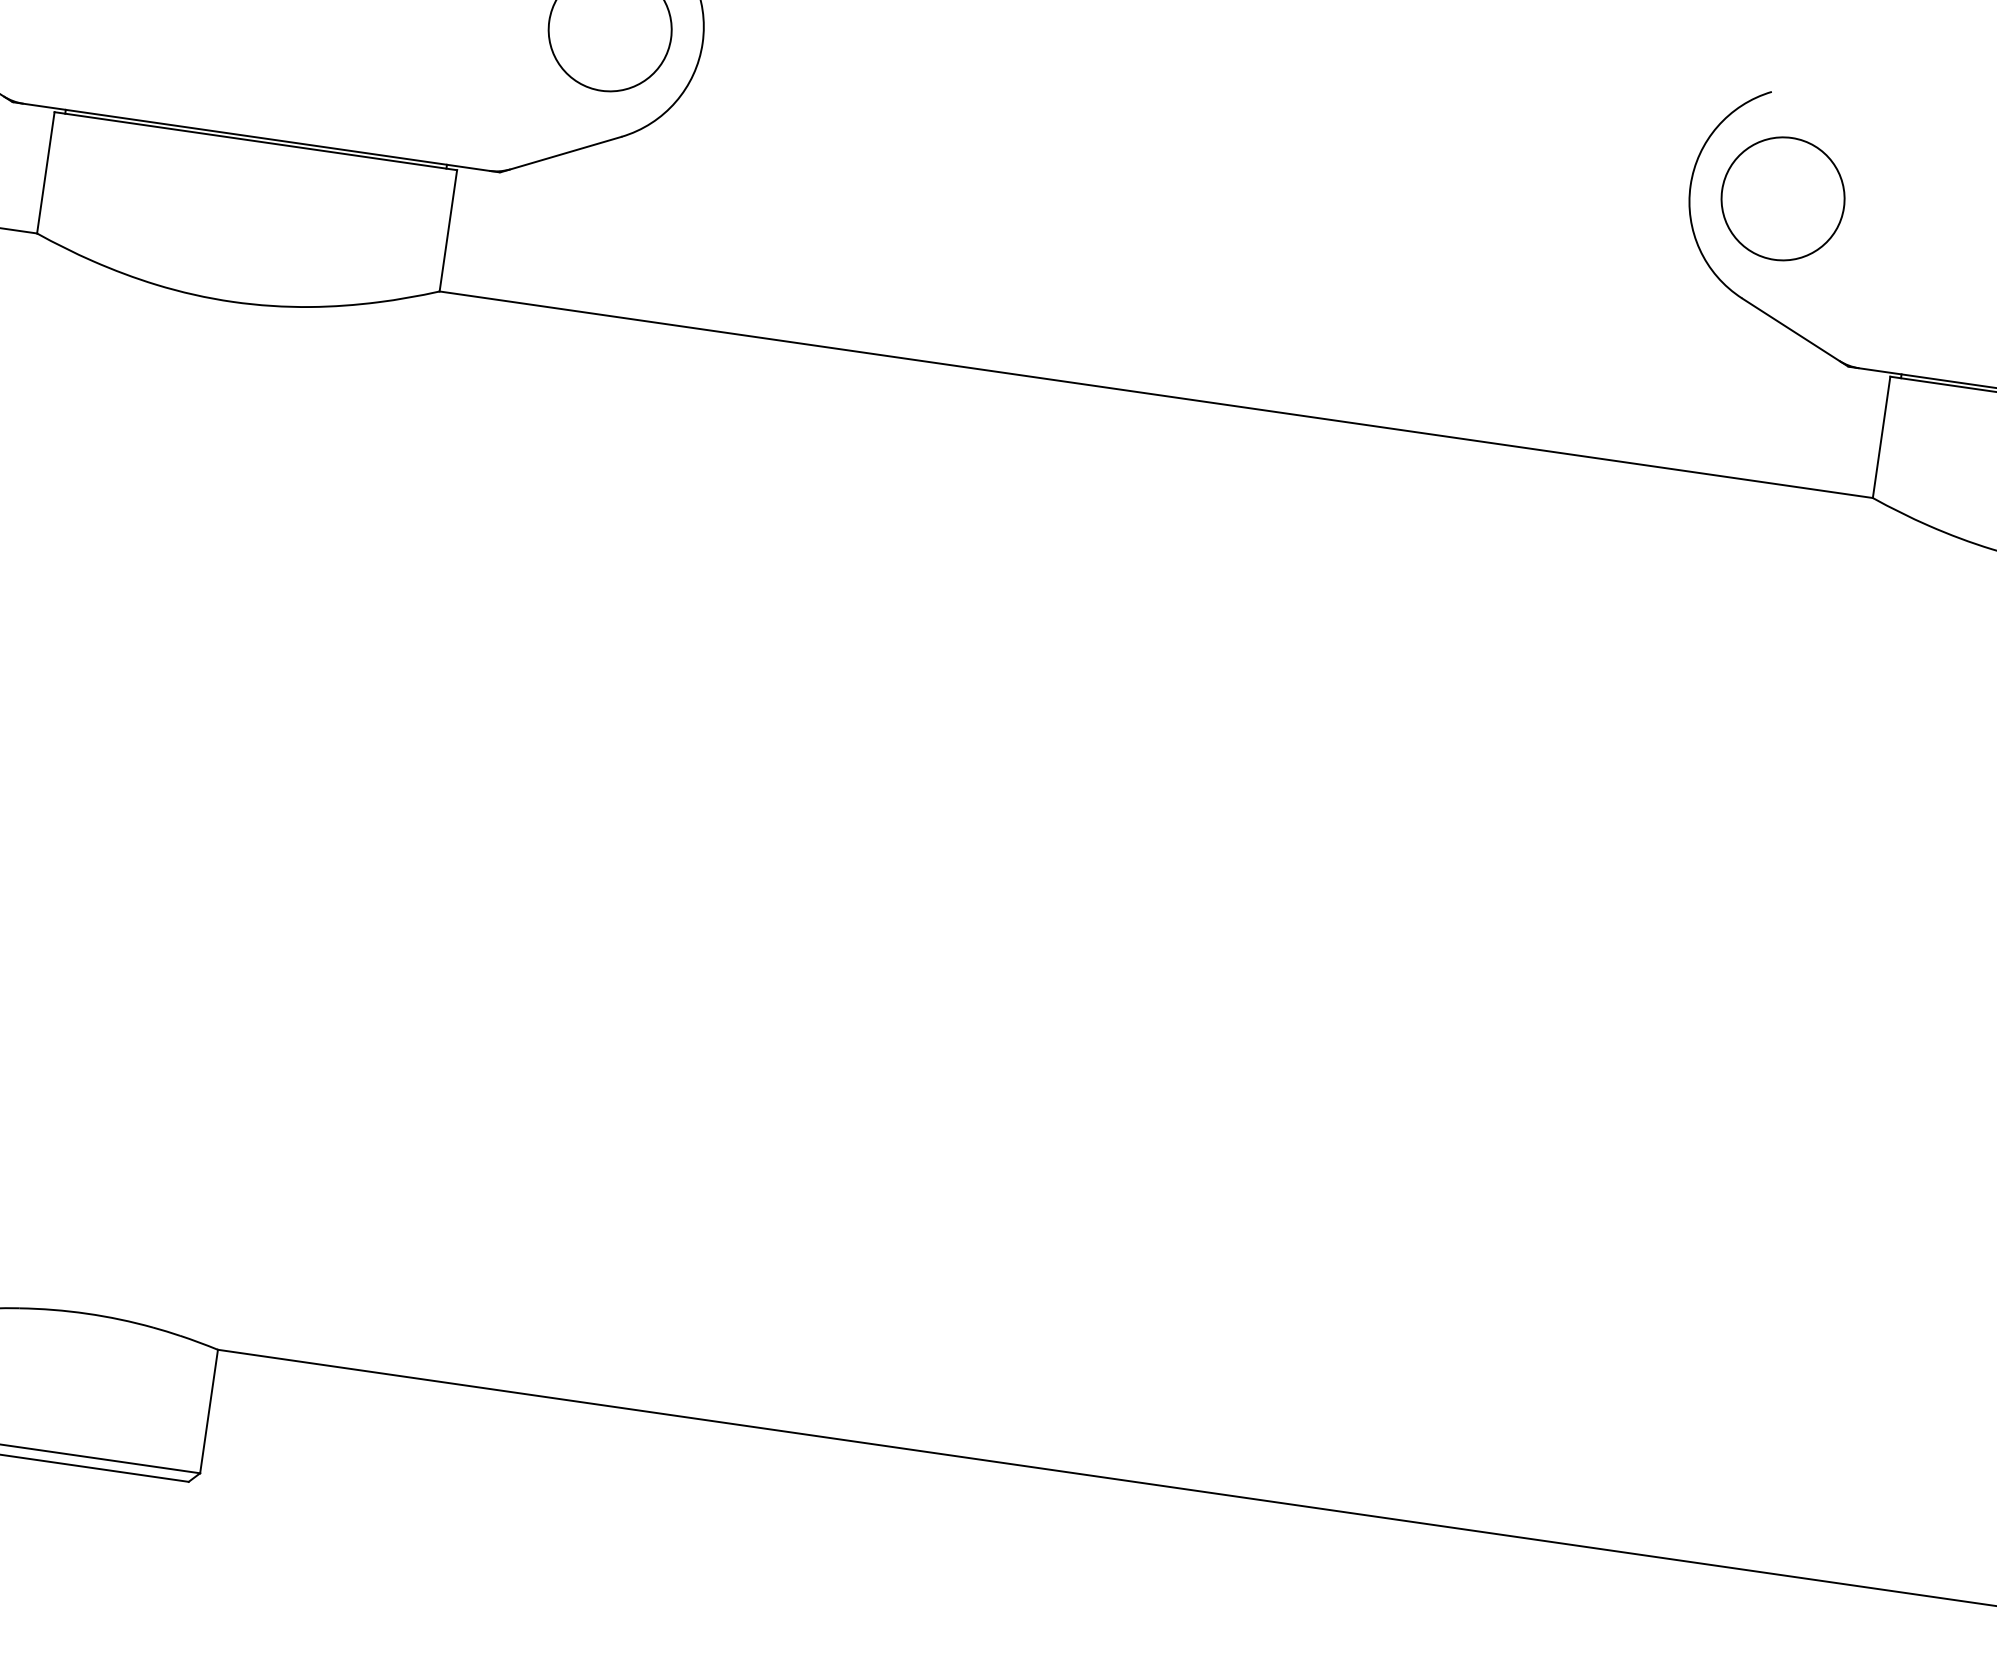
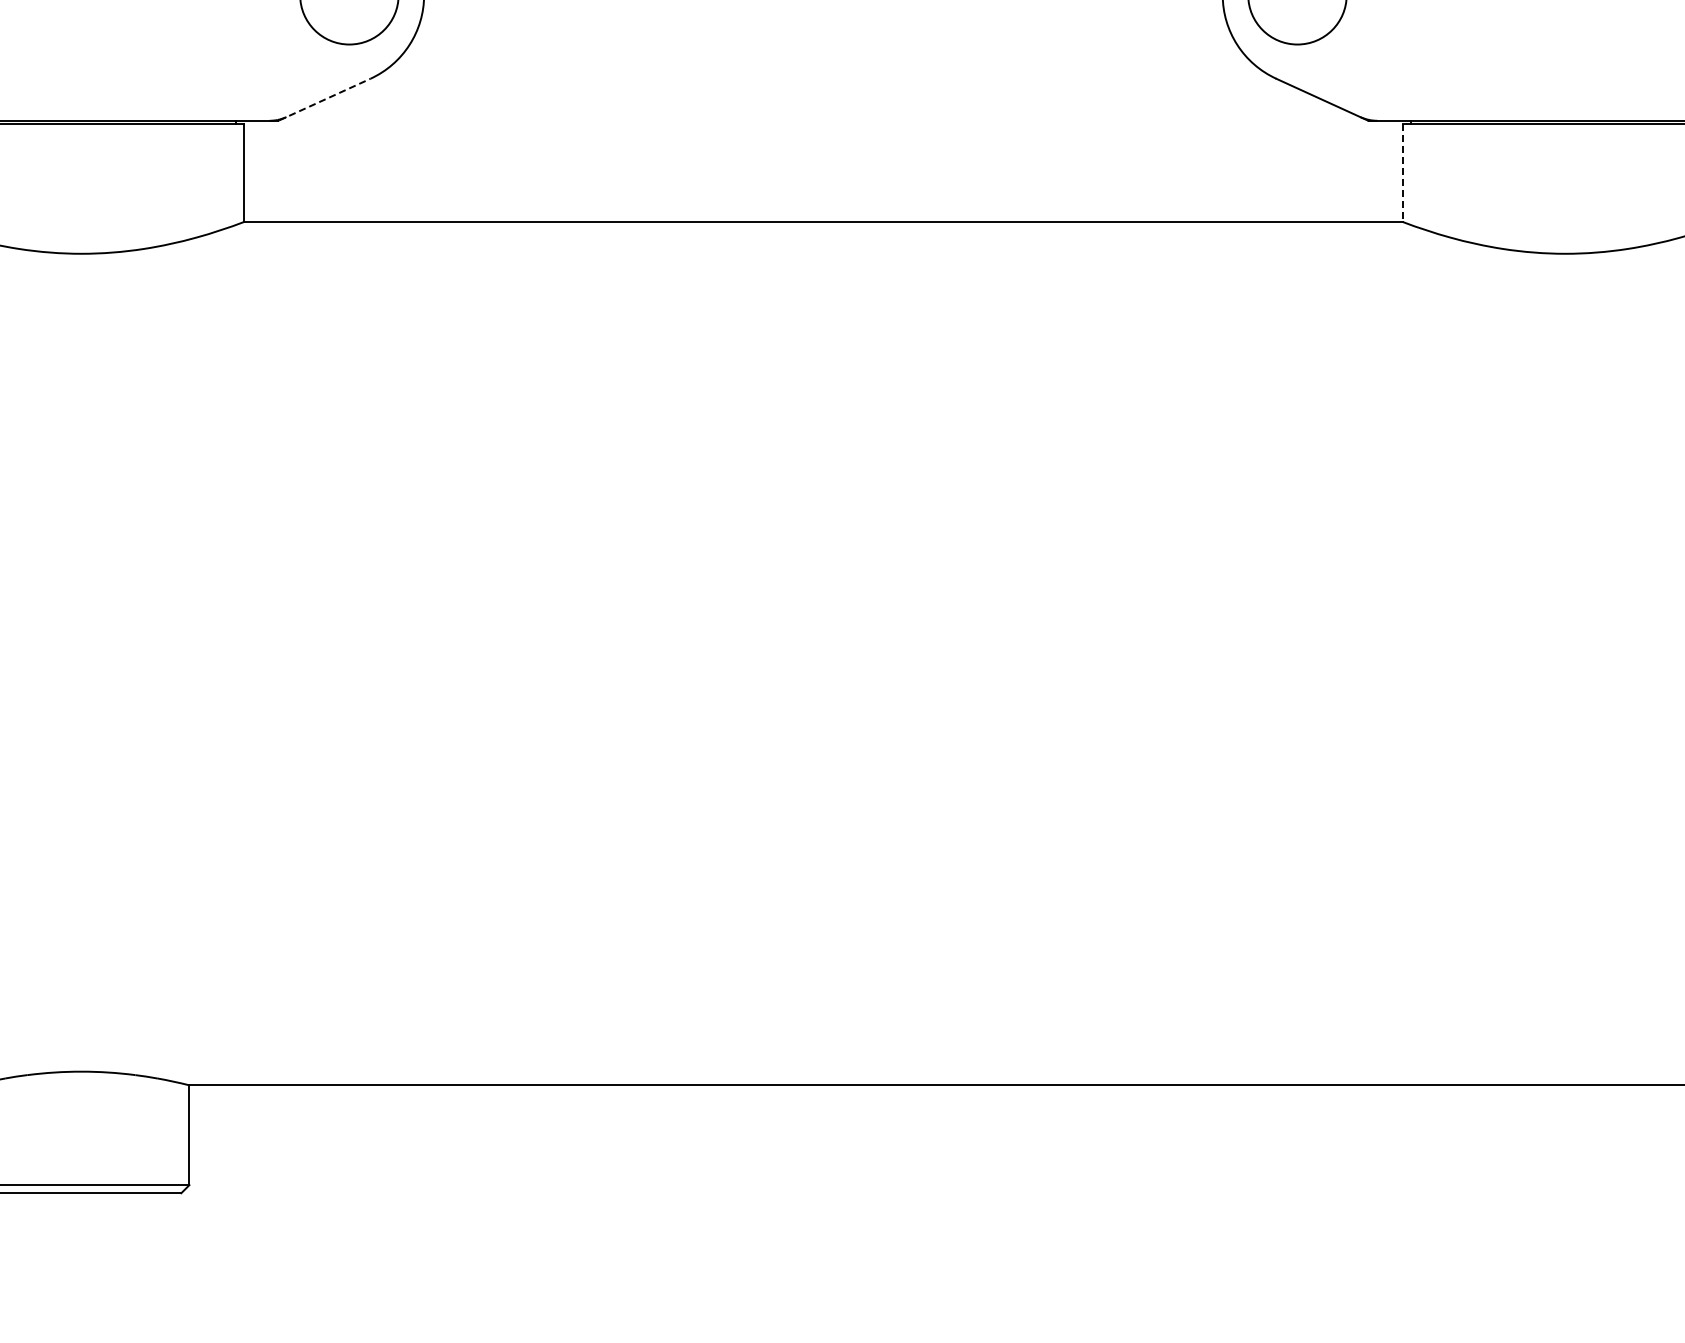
line: (562, 154) -> (325, 99), solid -> dashed
line: (1881, 438) -> (1402, 173), solid -> dashed

